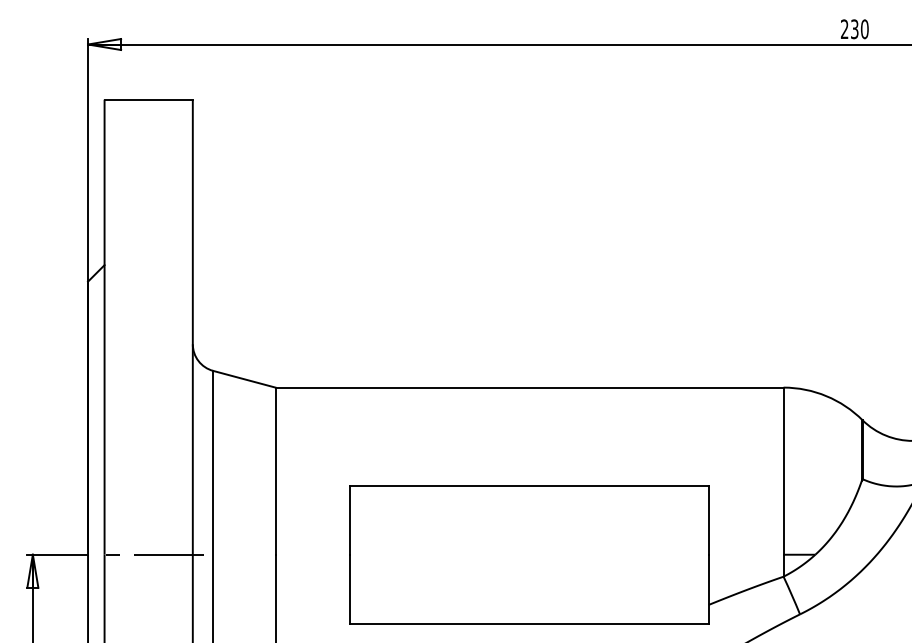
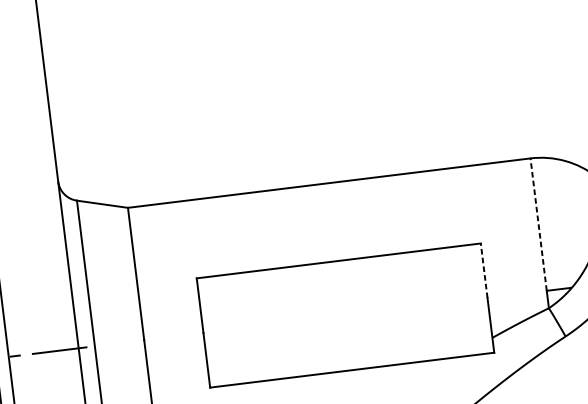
line: (783, 471) -> (538, 224), solid -> dashed
line: (708, 519) -> (483, 270), solid -> dashed

